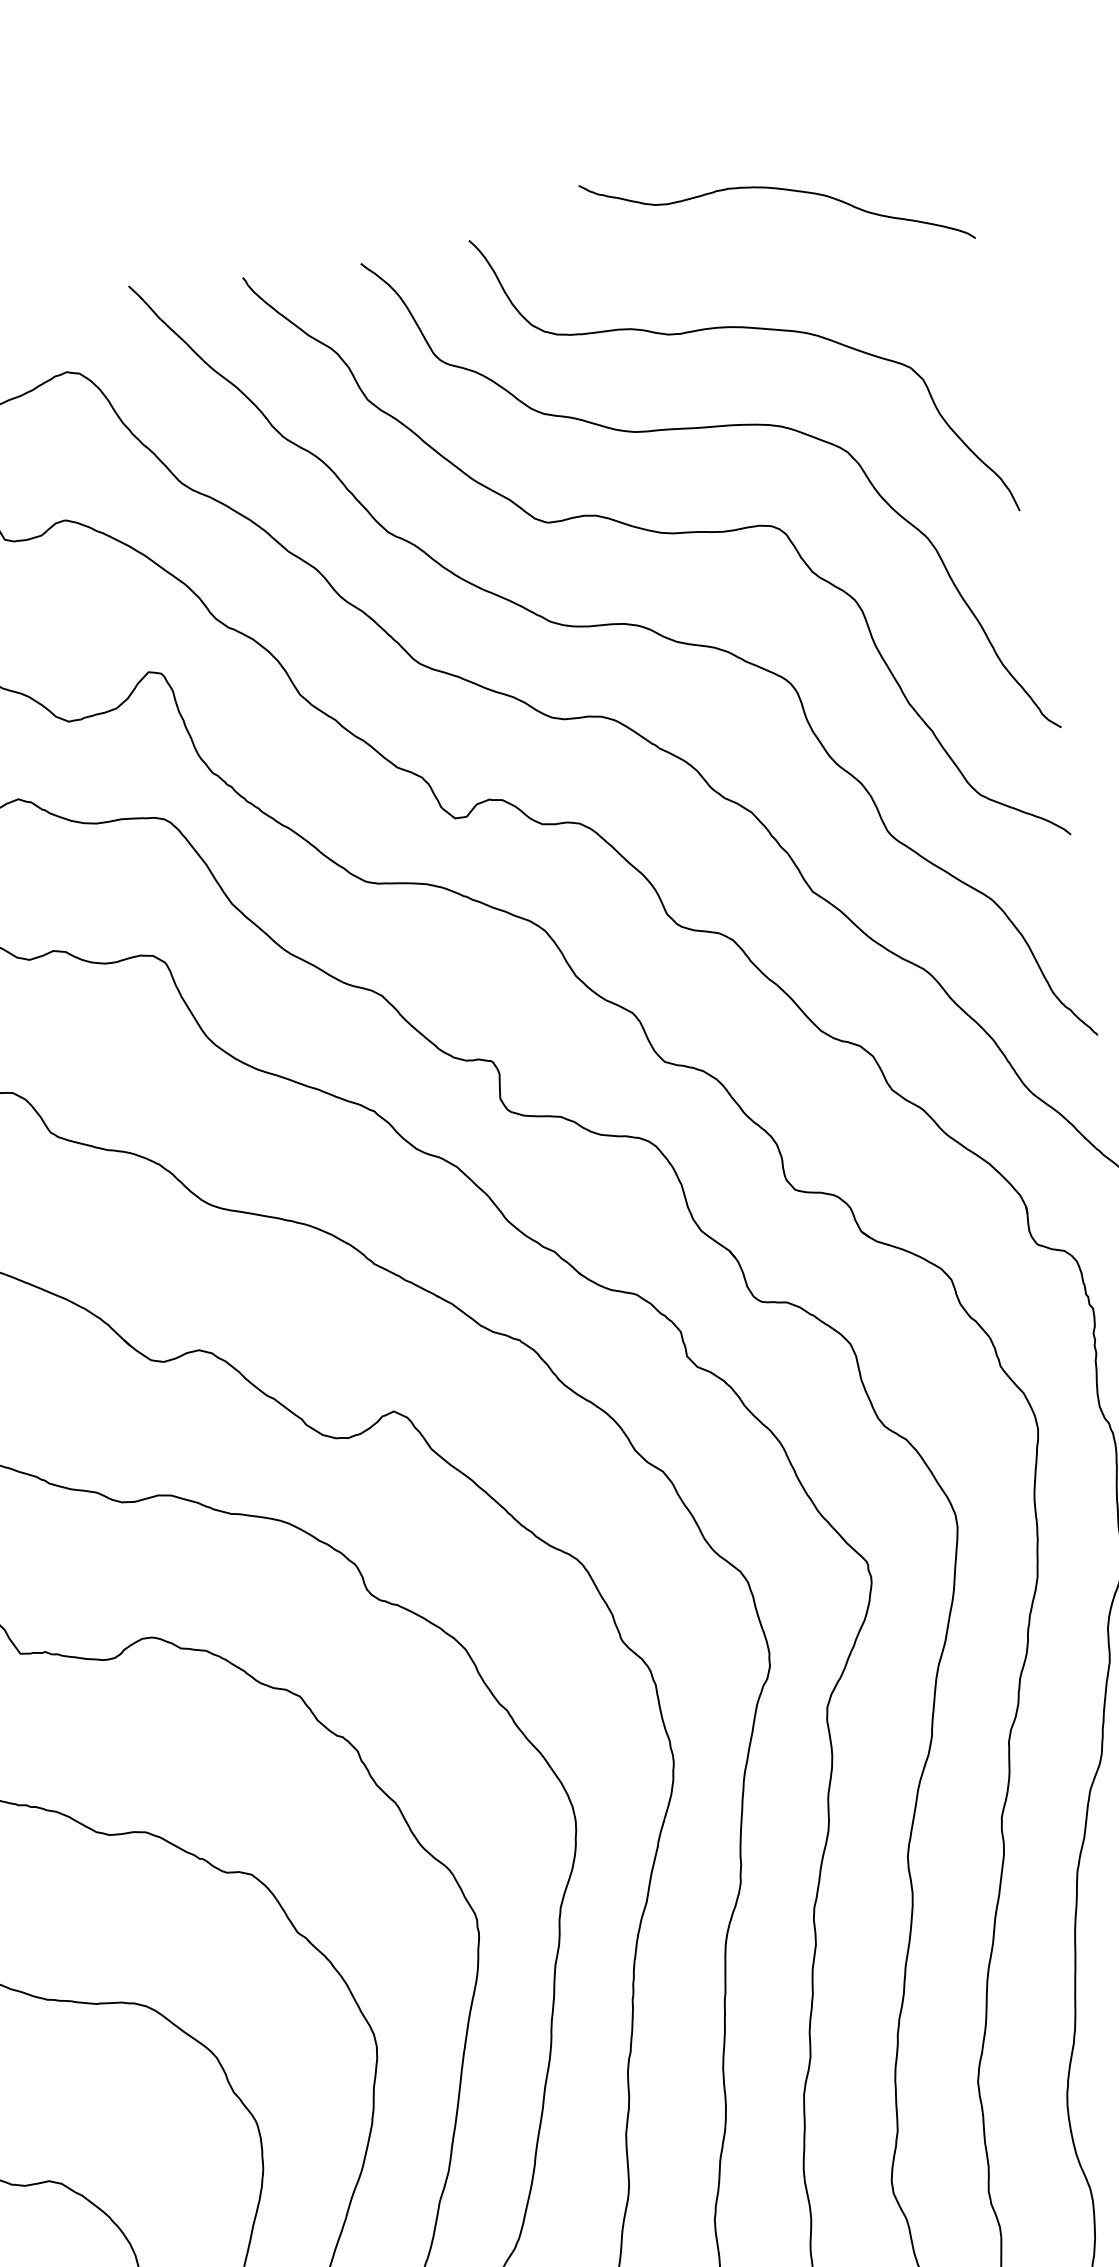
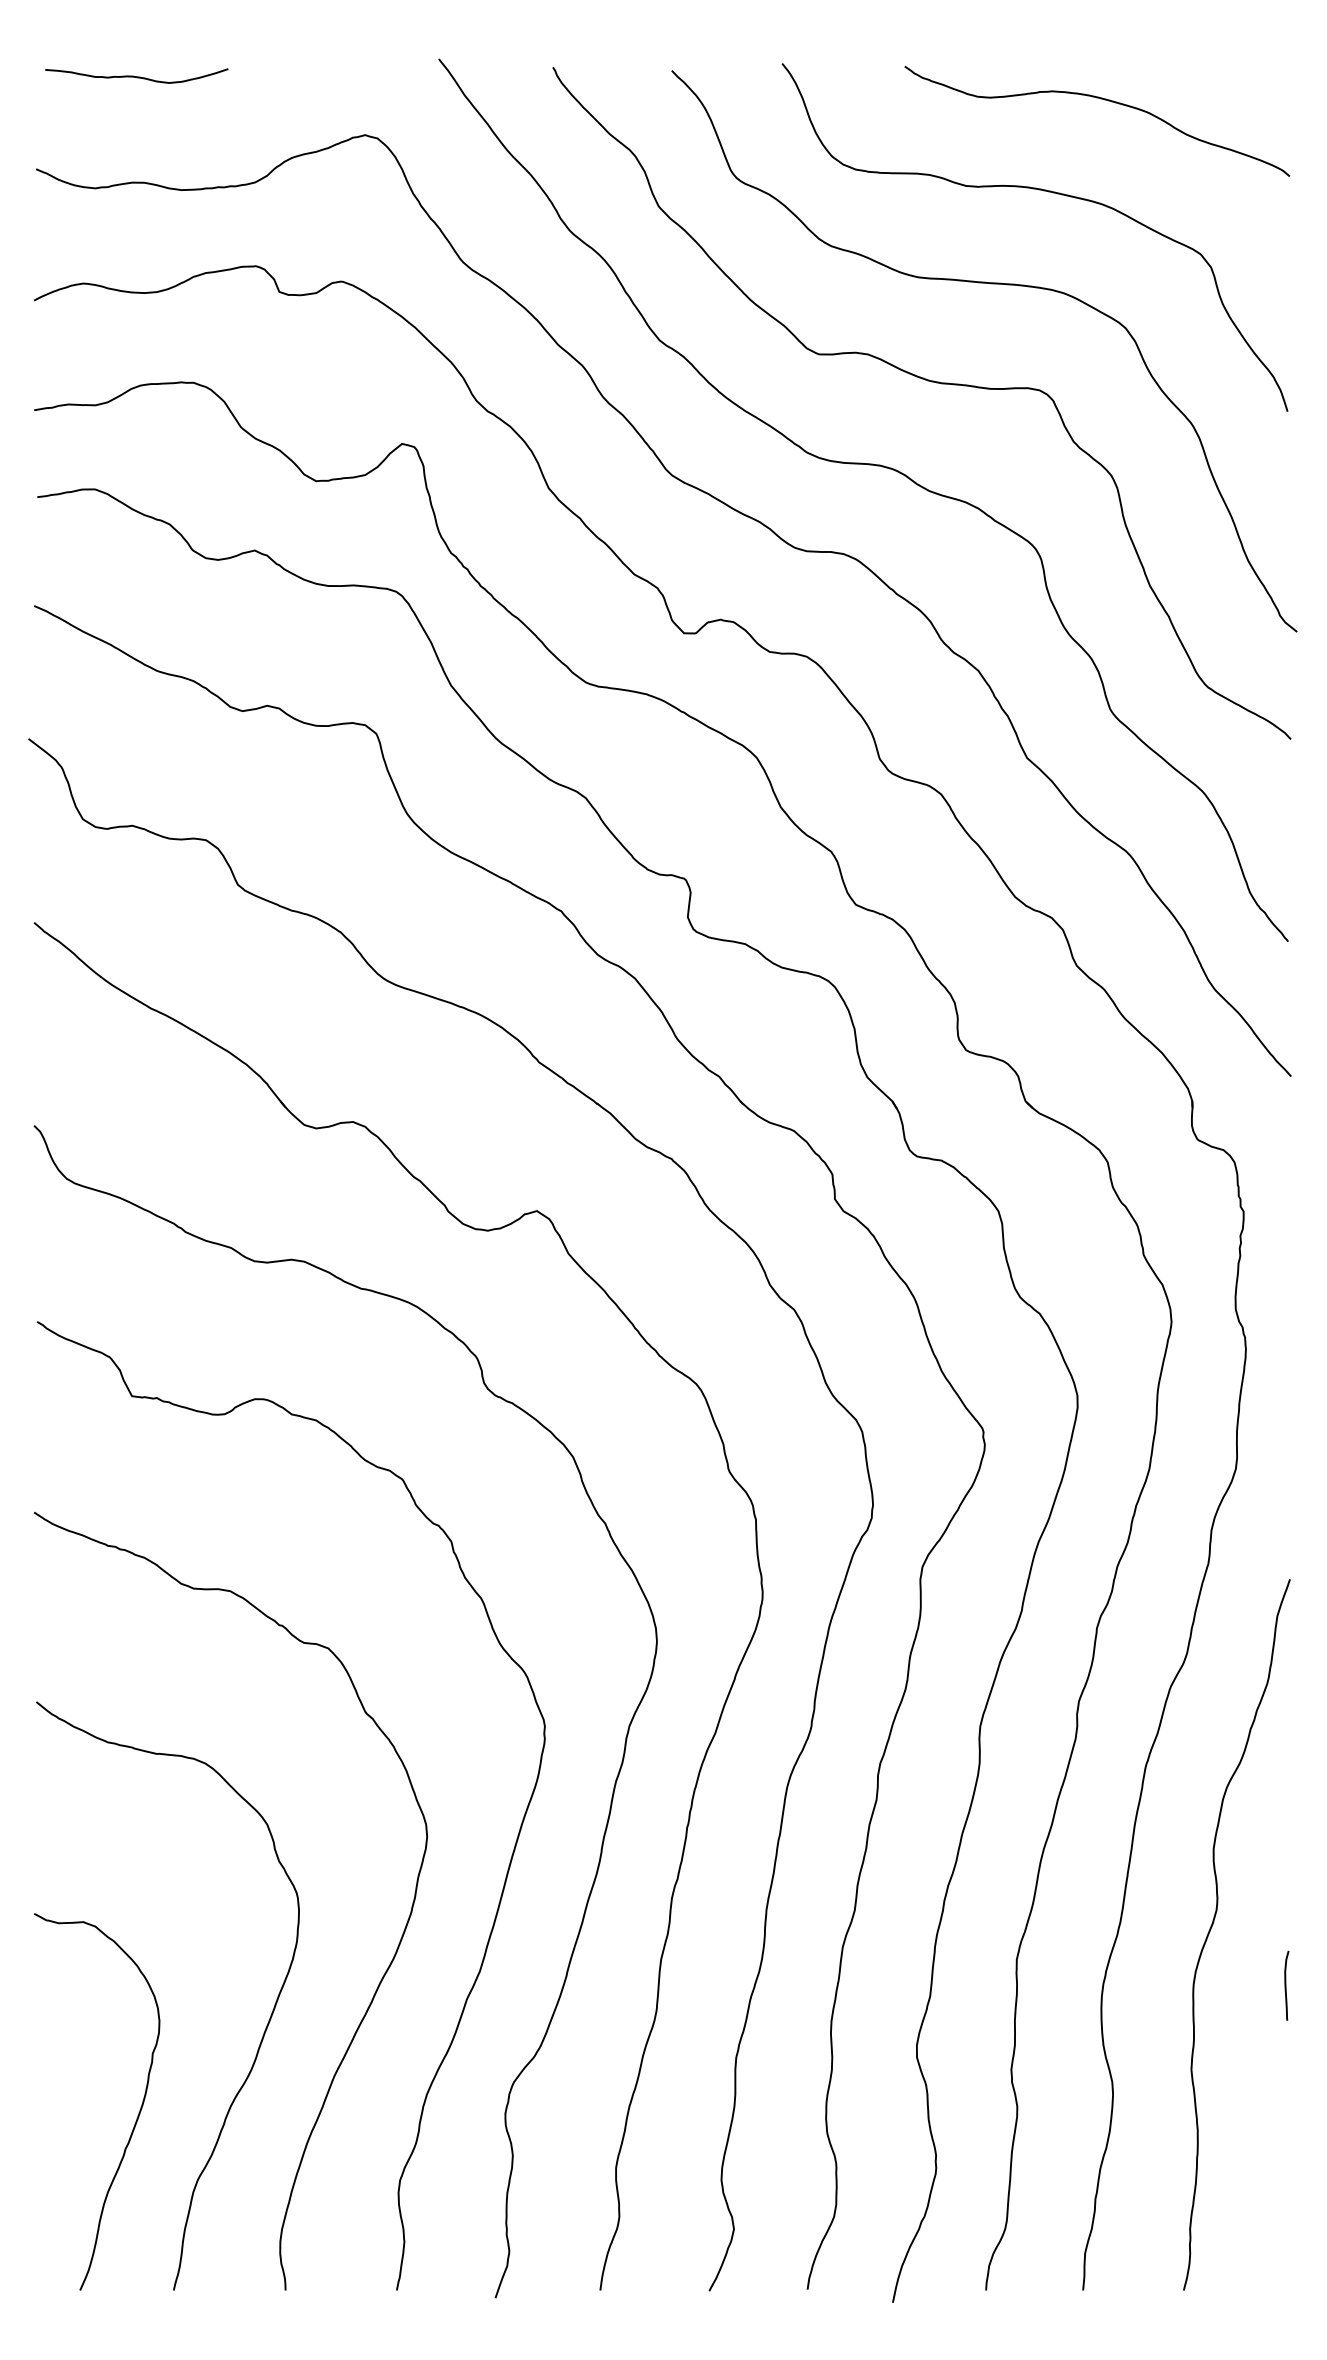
curve: (781, 190) -> (1104, 100), moved

